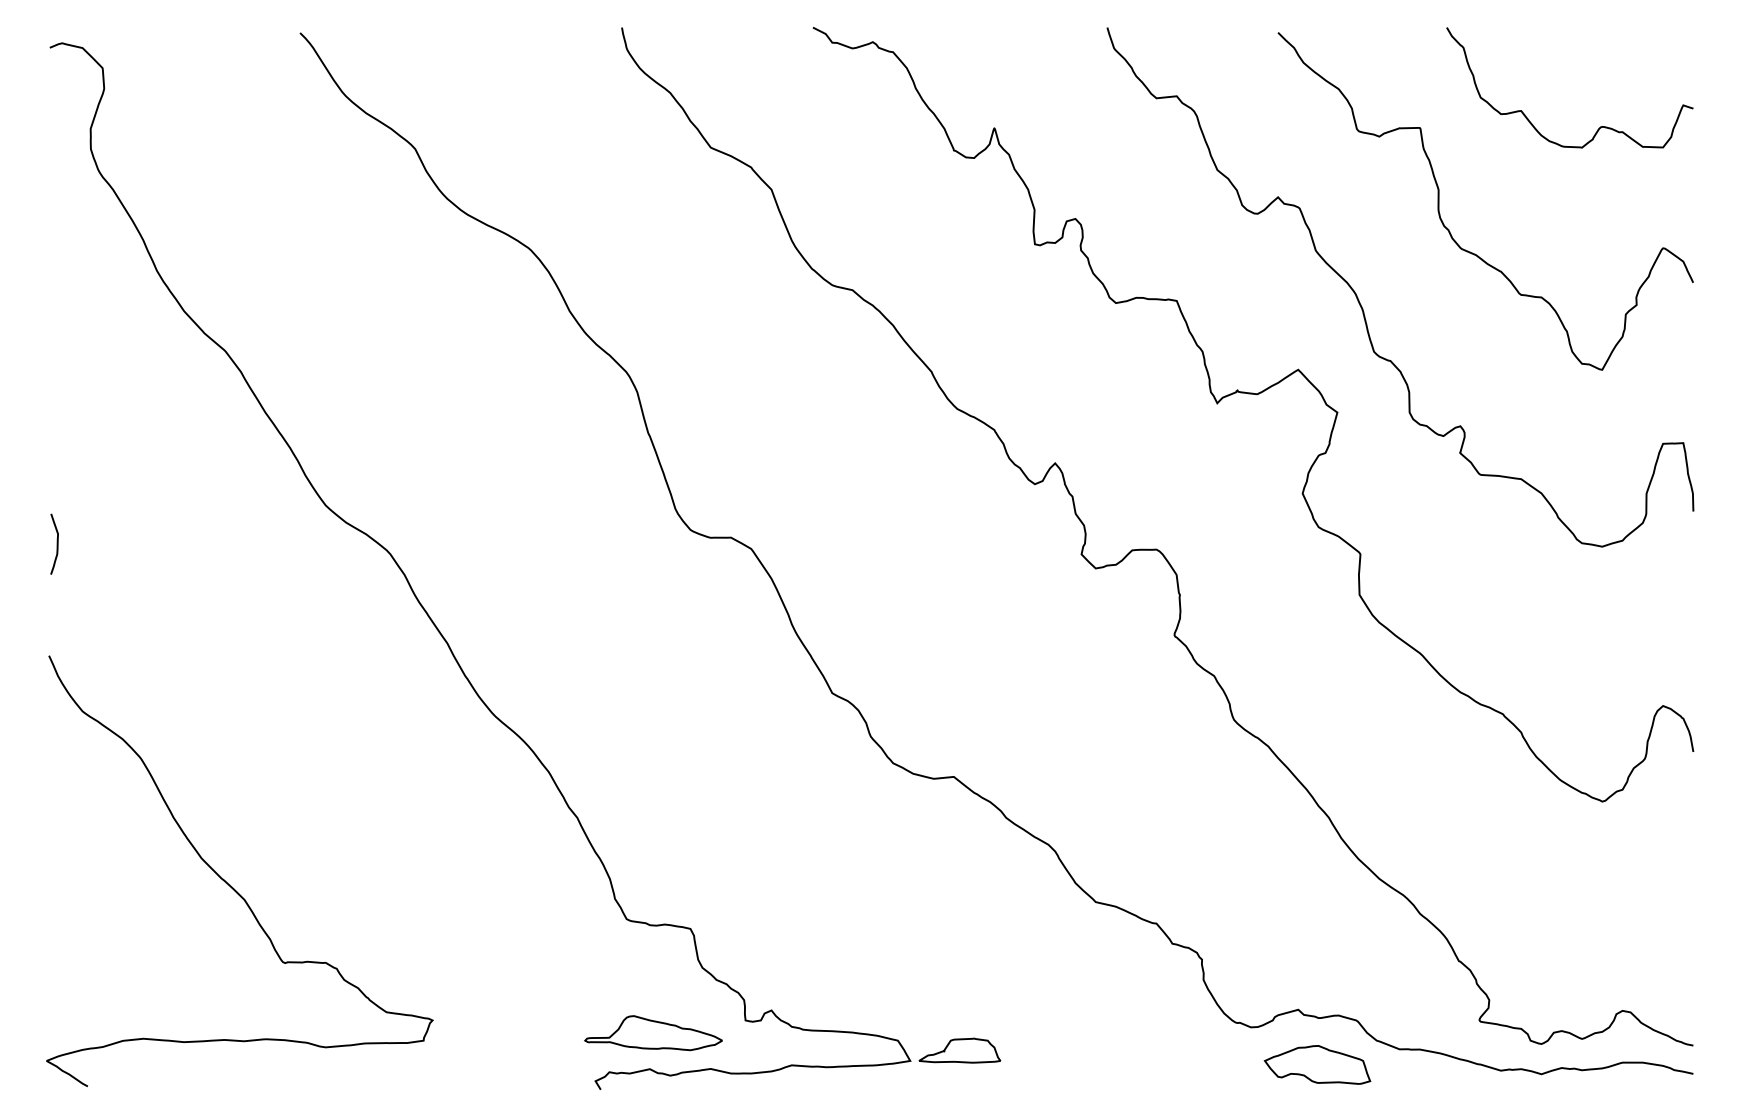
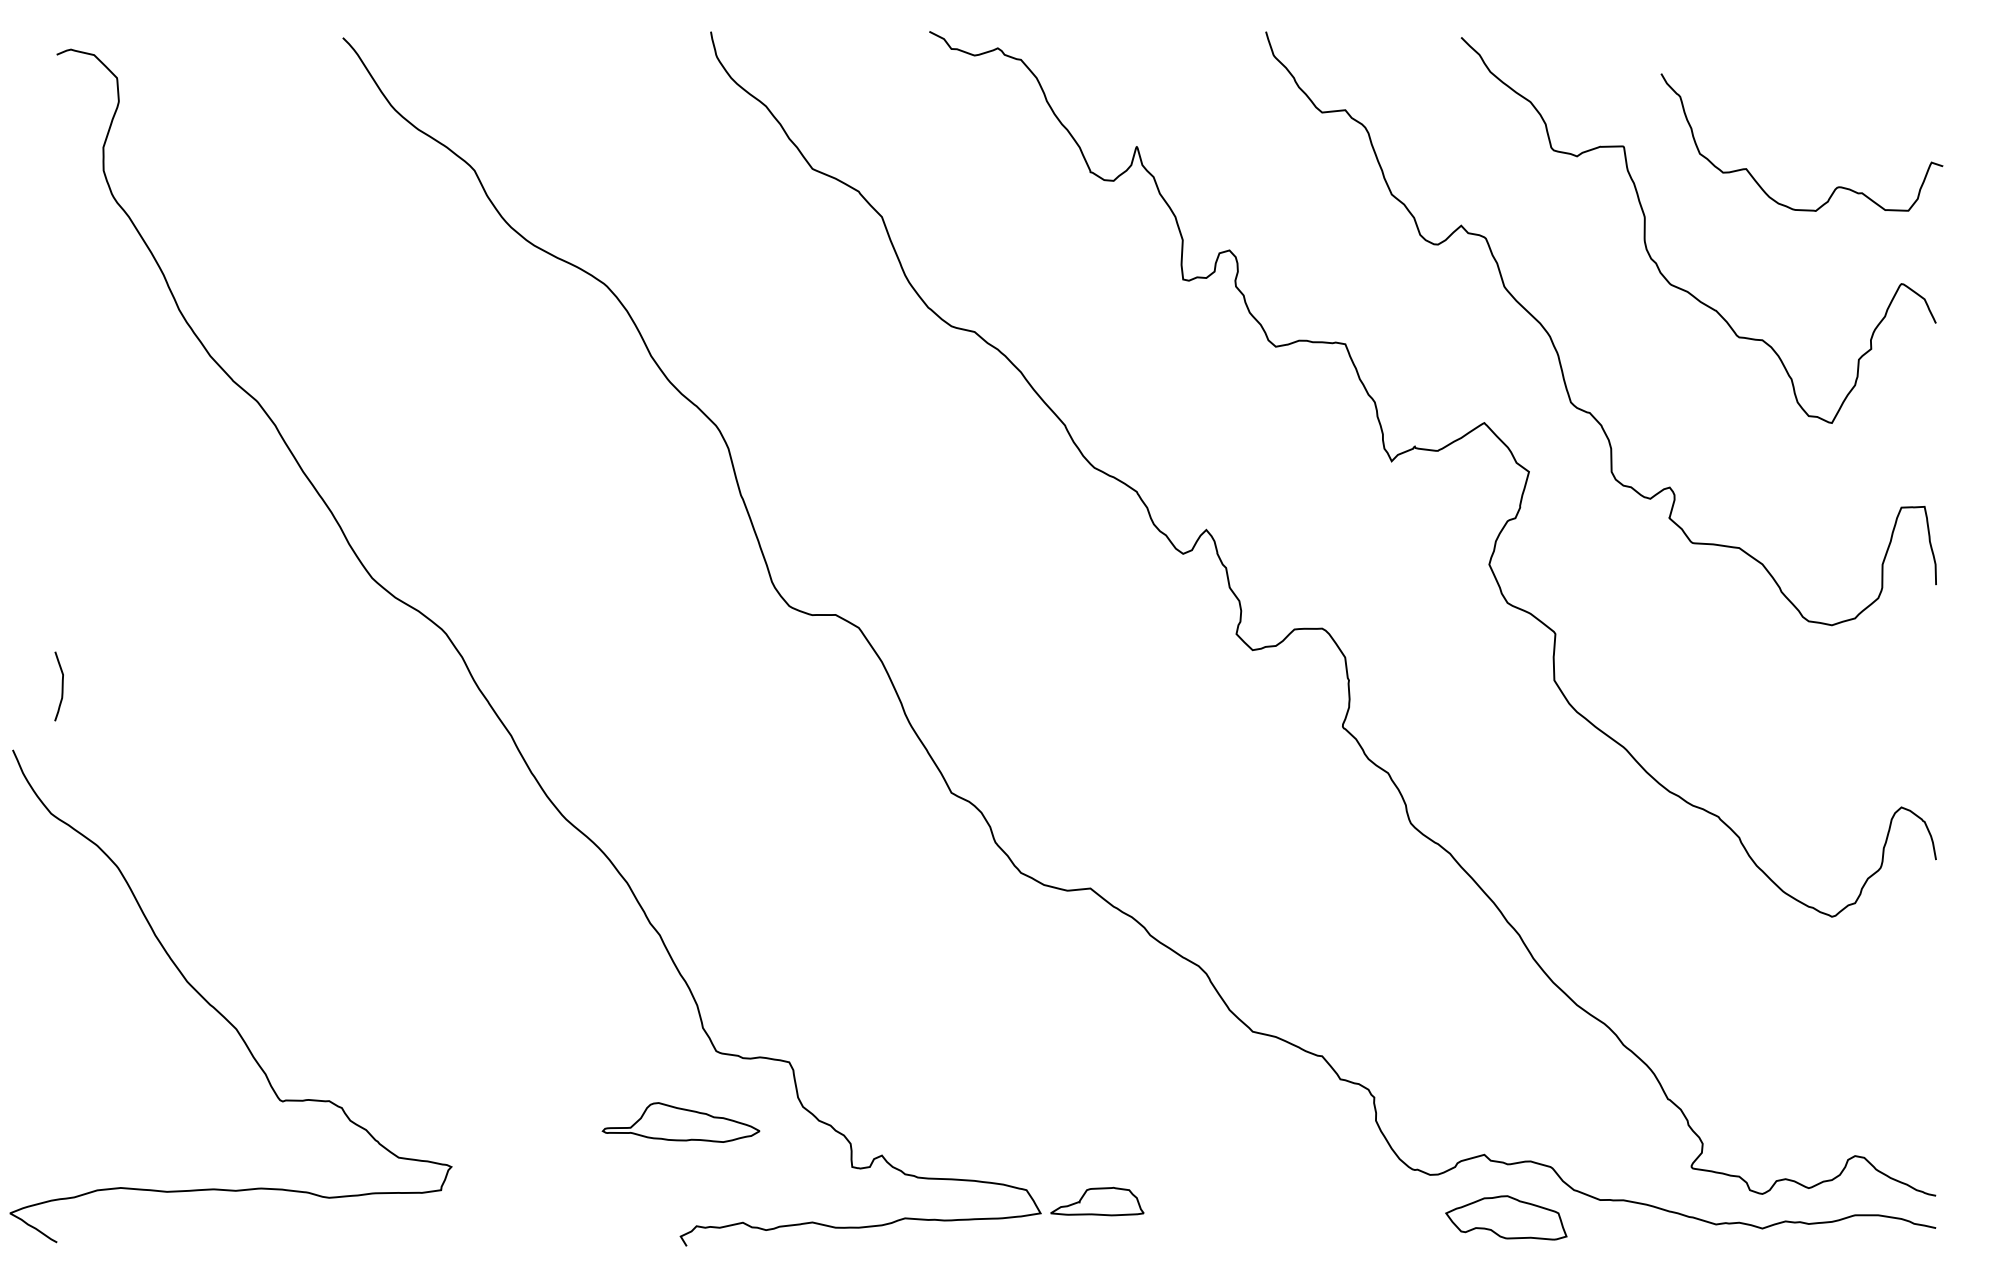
curve: (1598, 127) -> (1834, 188), moved
curve: (56, 544) -> (61, 686), moved
curve: (228, 882) -> (217, 1009), moved
part: (653, 1033) -> (680, 1122), moved

